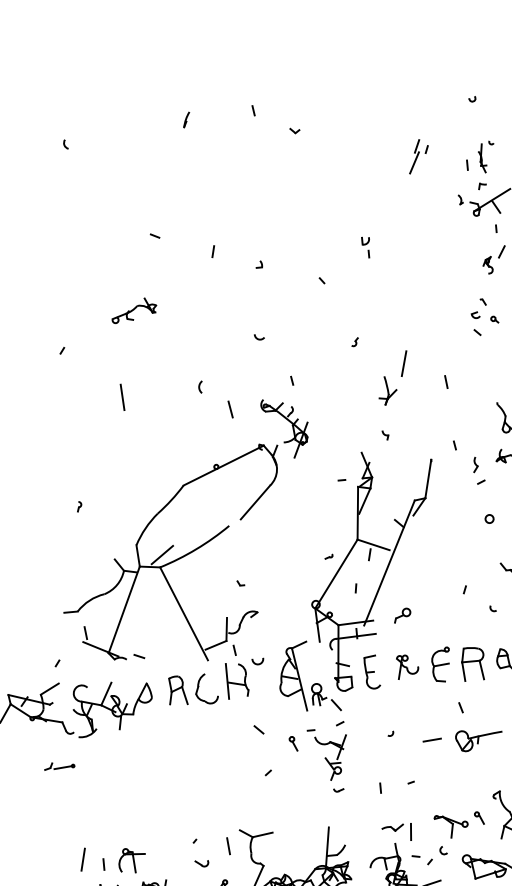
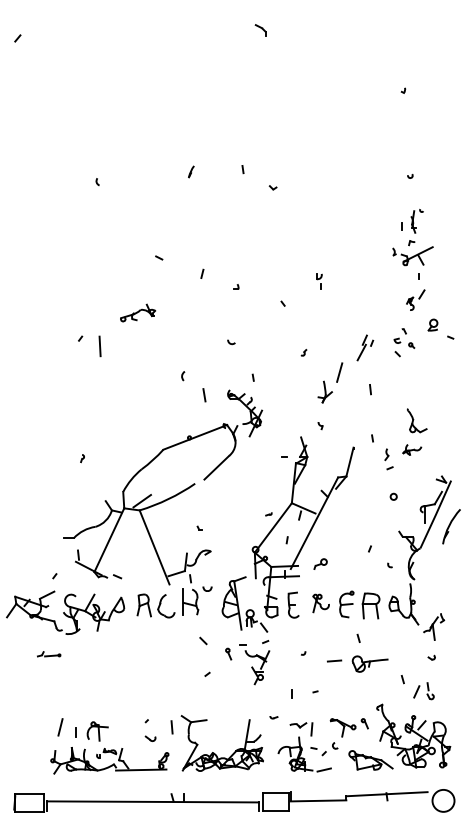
part: (418, 155) -> (365, 347), moved
line: (121, 397) -> (99, 346), moved
part: (338, 790) -> (273, 717), moved

